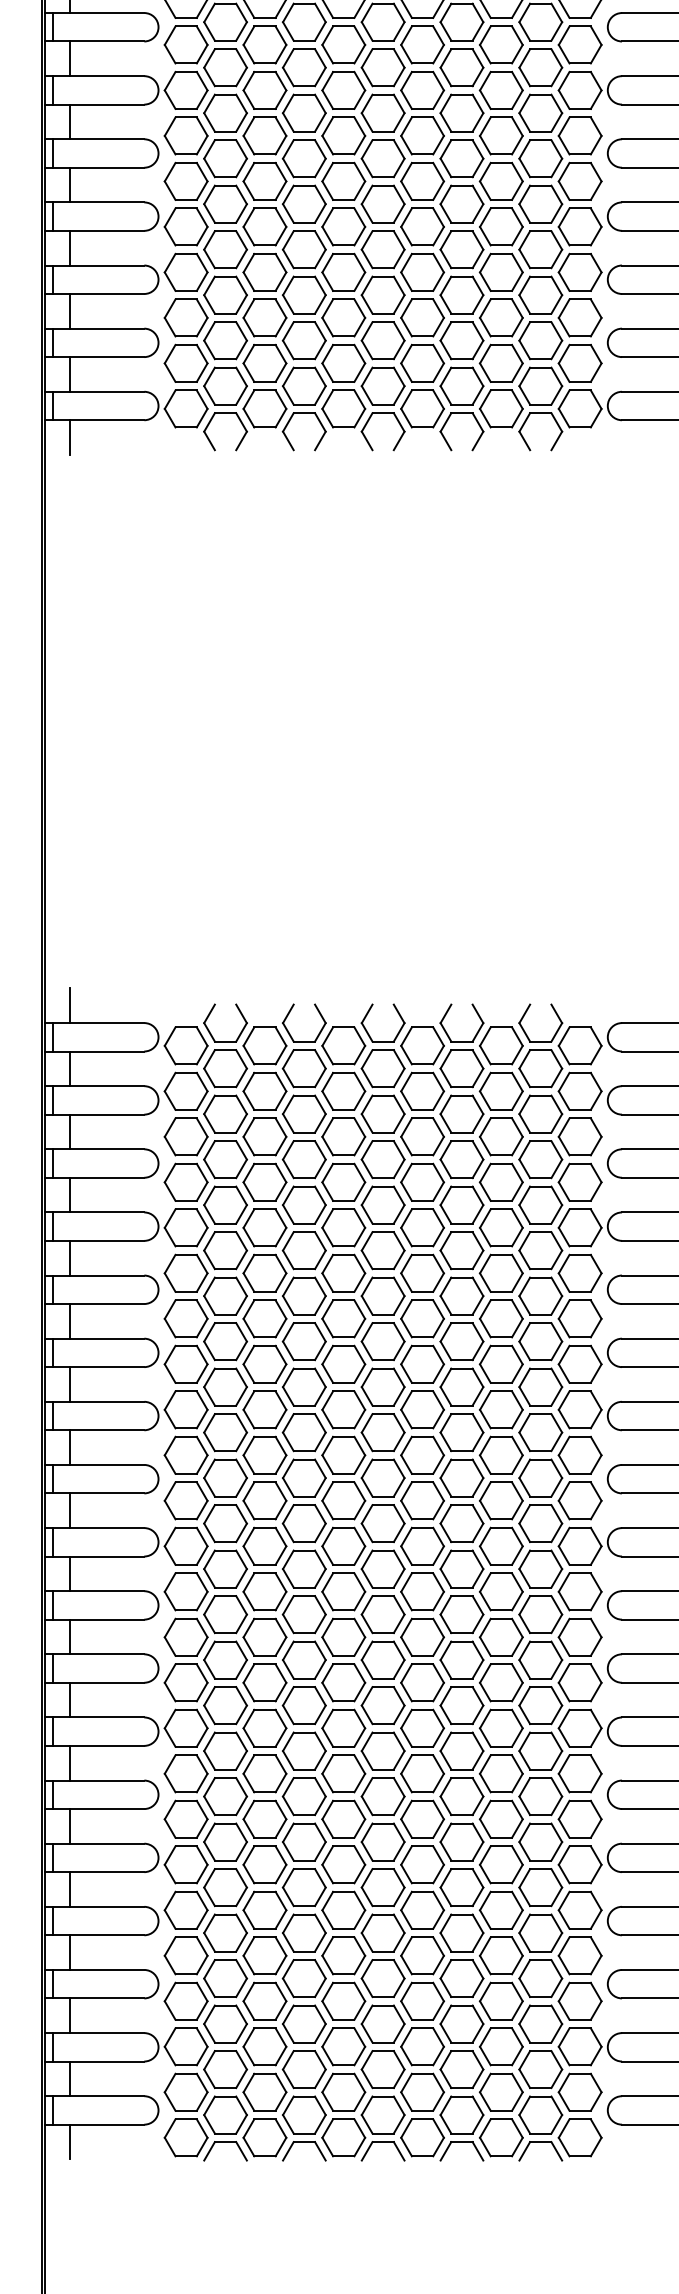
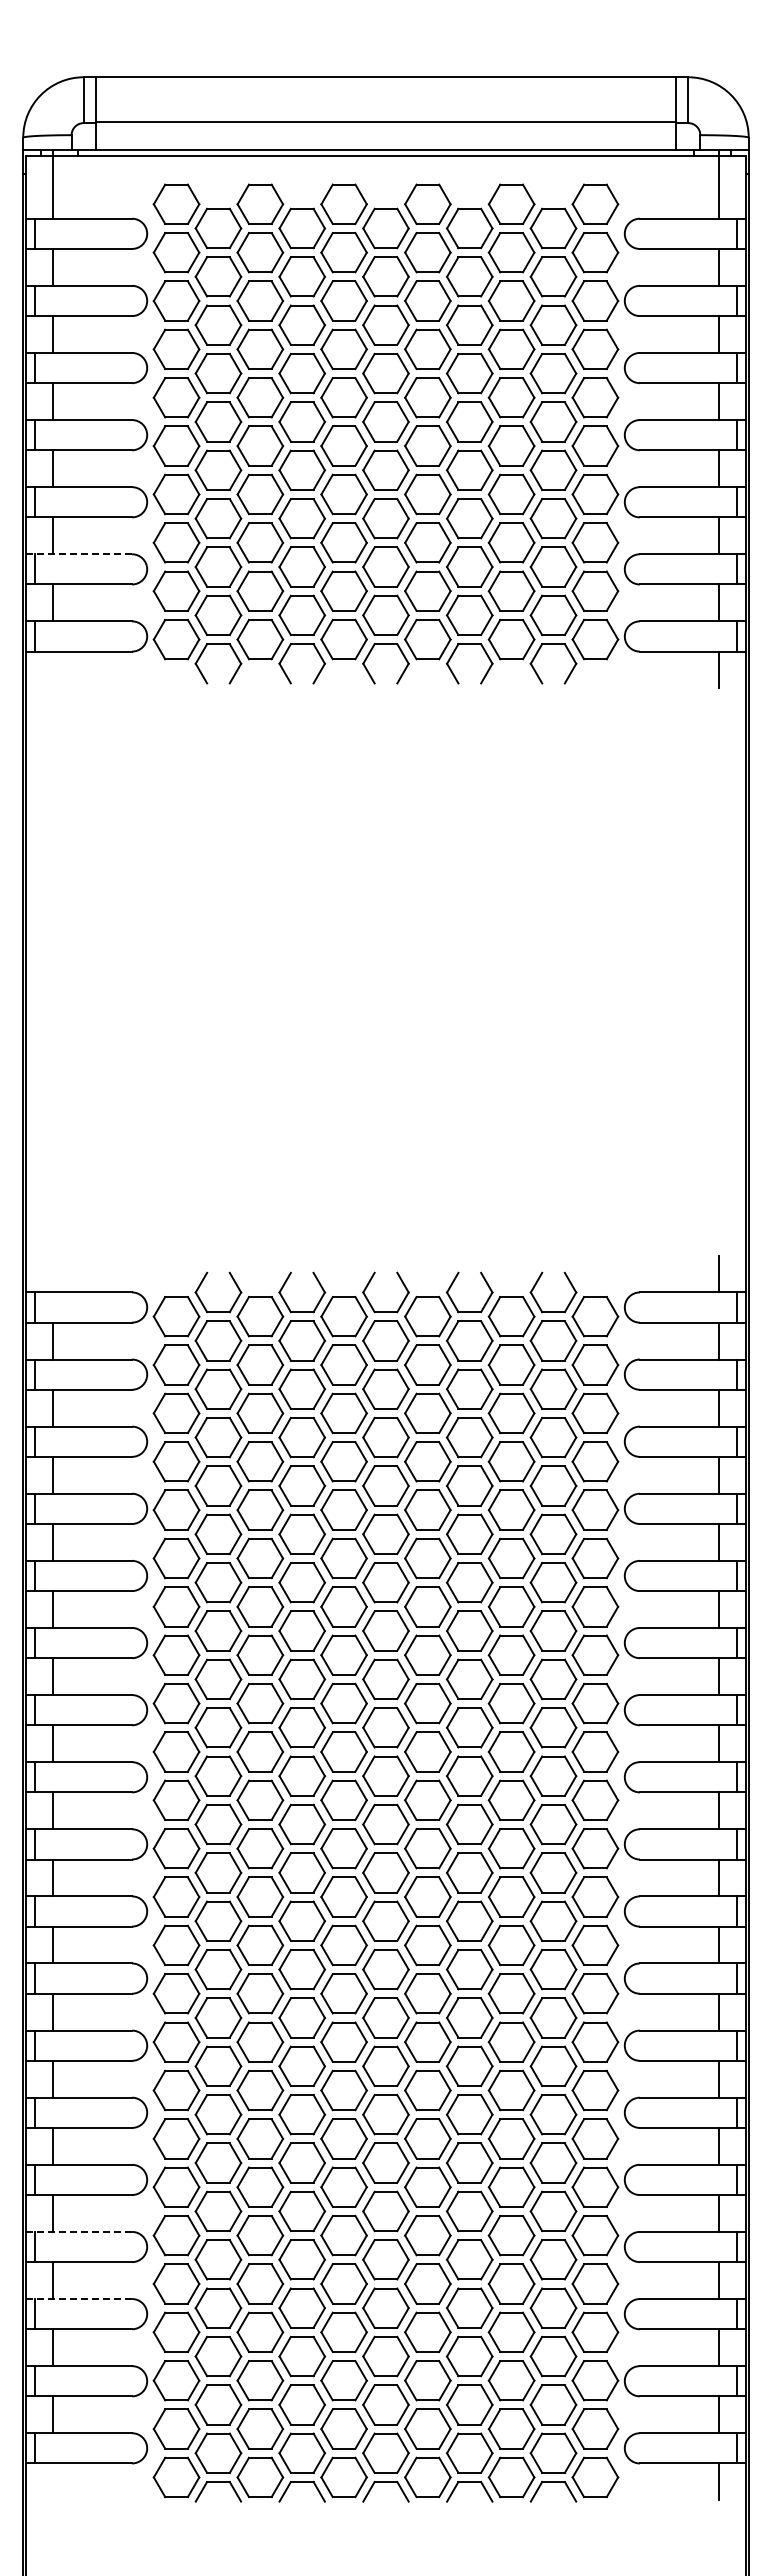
line: (94, 328) -> (79, 554), solid -> dashed
line: (70, 437) -> (53, 669), removed
line: (70, 1005) -> (53, 1273), removed
line: (94, 1906) -> (79, 2231), solid -> dashed
line: (94, 1970) -> (79, 2299), solid -> dashed
line: (70, 2141) -> (53, 2481), removed

